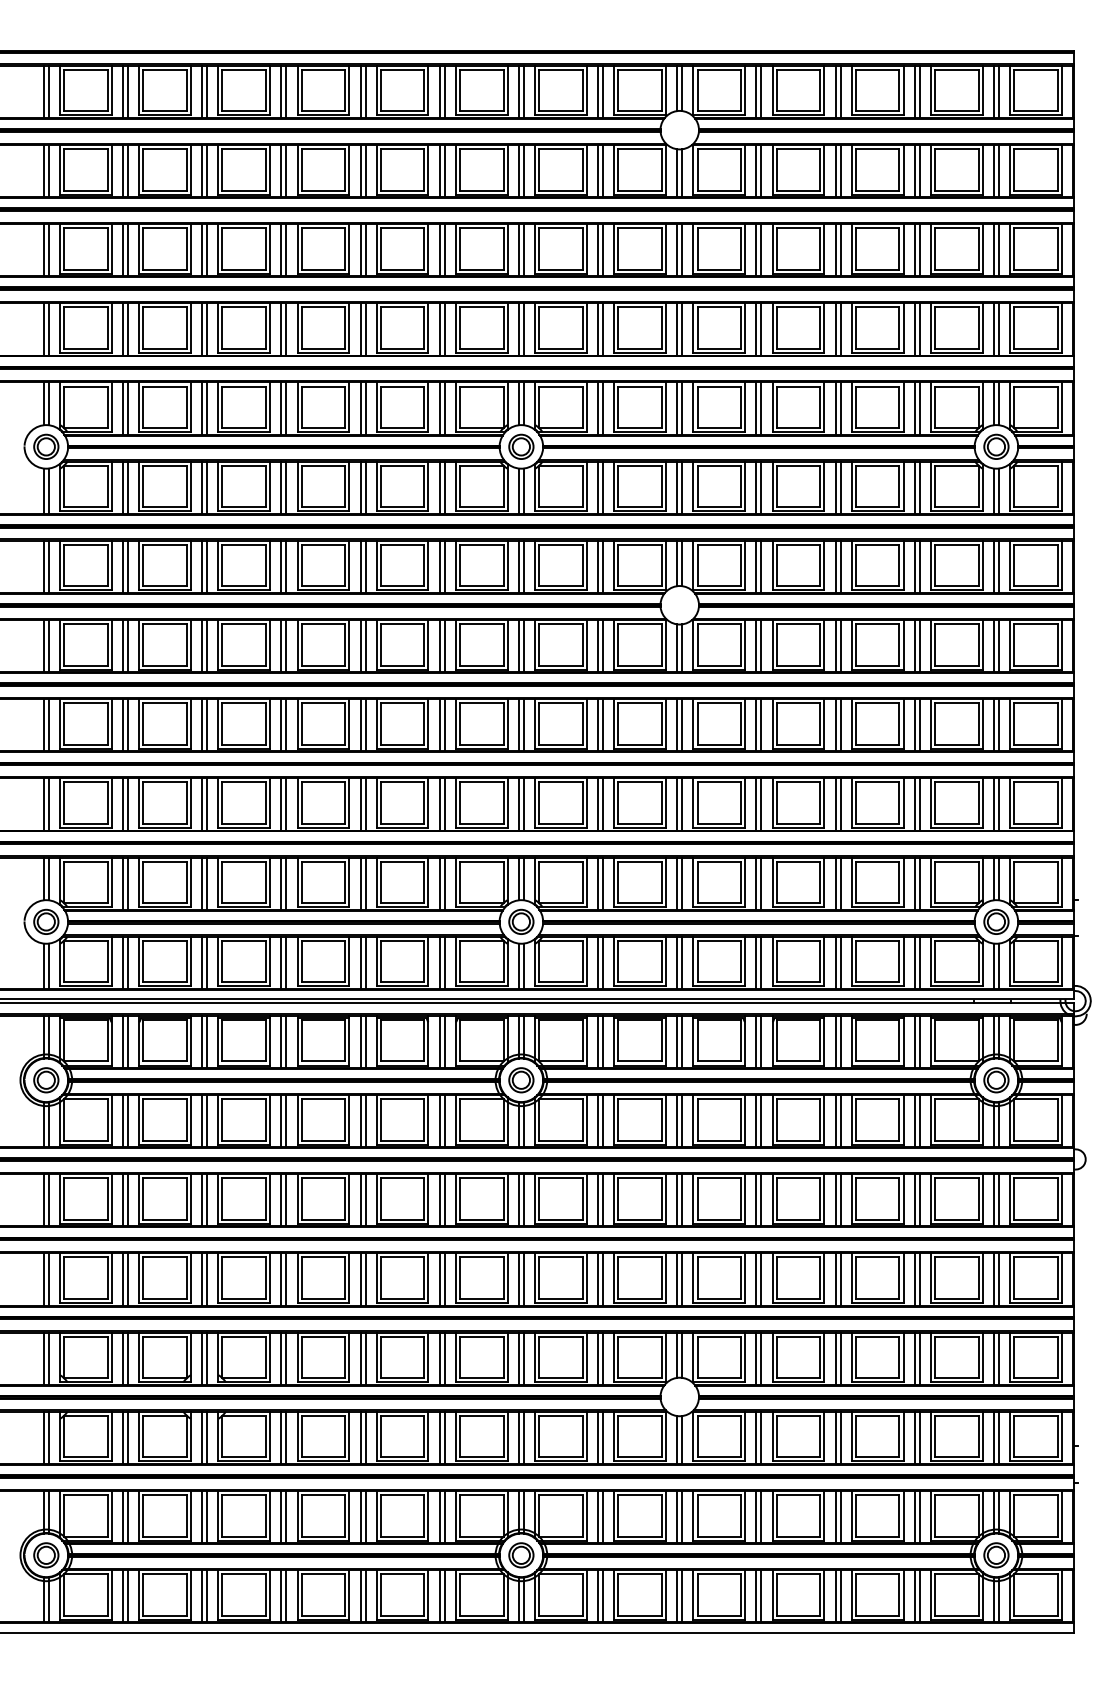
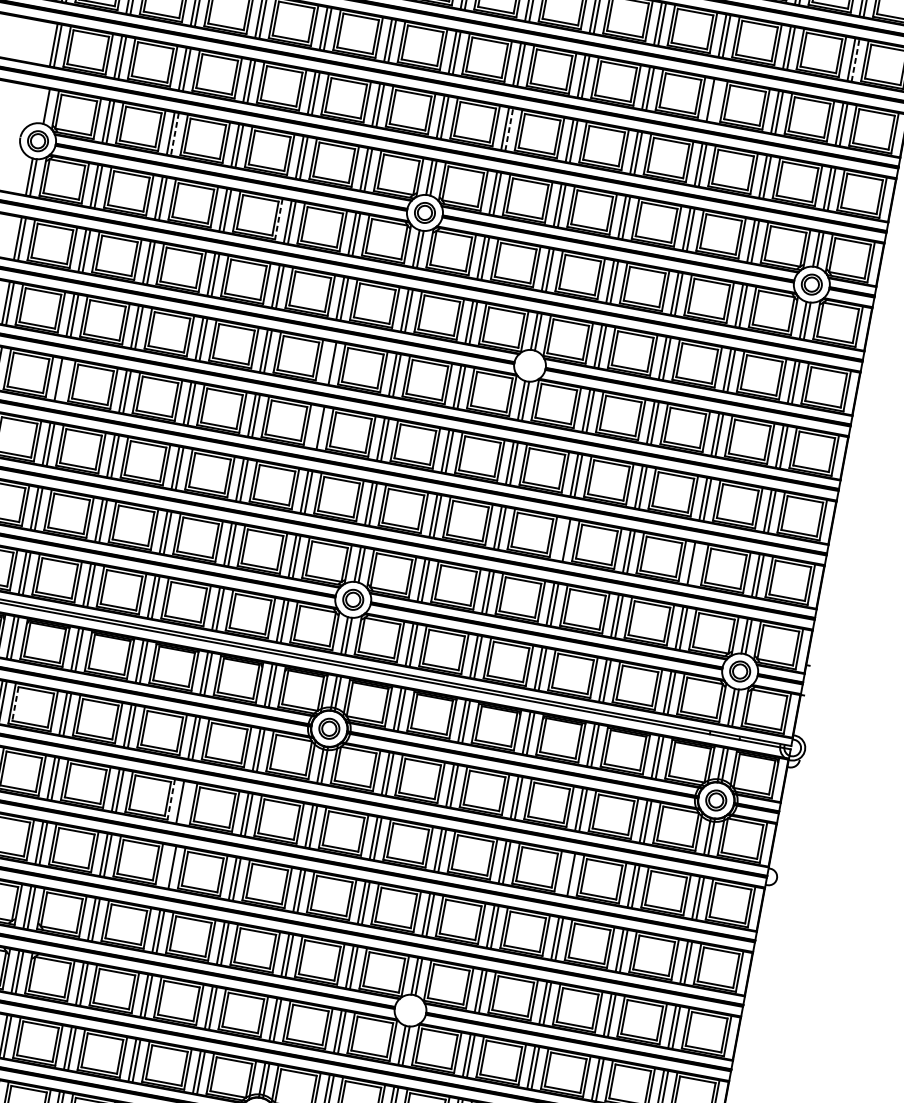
line: (998, 170) -> (855, 59), solid -> dashed
line: (840, 250) -> (714, 101), removed
line: (603, 328) -> (509, 128), solid -> dashed
line: (43, 403) -> (42, 105), removed
line: (207, 409) -> (174, 135), solid -> dashed
line: (349, 486) -> (279, 219), solid -> dashed
line: (439, 646) -> (328, 363), removed
line: (128, 725) -> (62, 380), removed
line: (439, 725) -> (316, 427), removed
line: (756, 804) -> (562, 539), removed
line: (919, 804) -> (695, 564), removed
line: (143, 1119) -> (15, 703), solid -> dashed
line: (349, 1199) -> (171, 799), solid -> dashed
line: (365, 1200) -> (184, 803), removed
line: (835, 1200) -> (567, 874), removed
line: (360, 1279) -> (168, 866), removed

